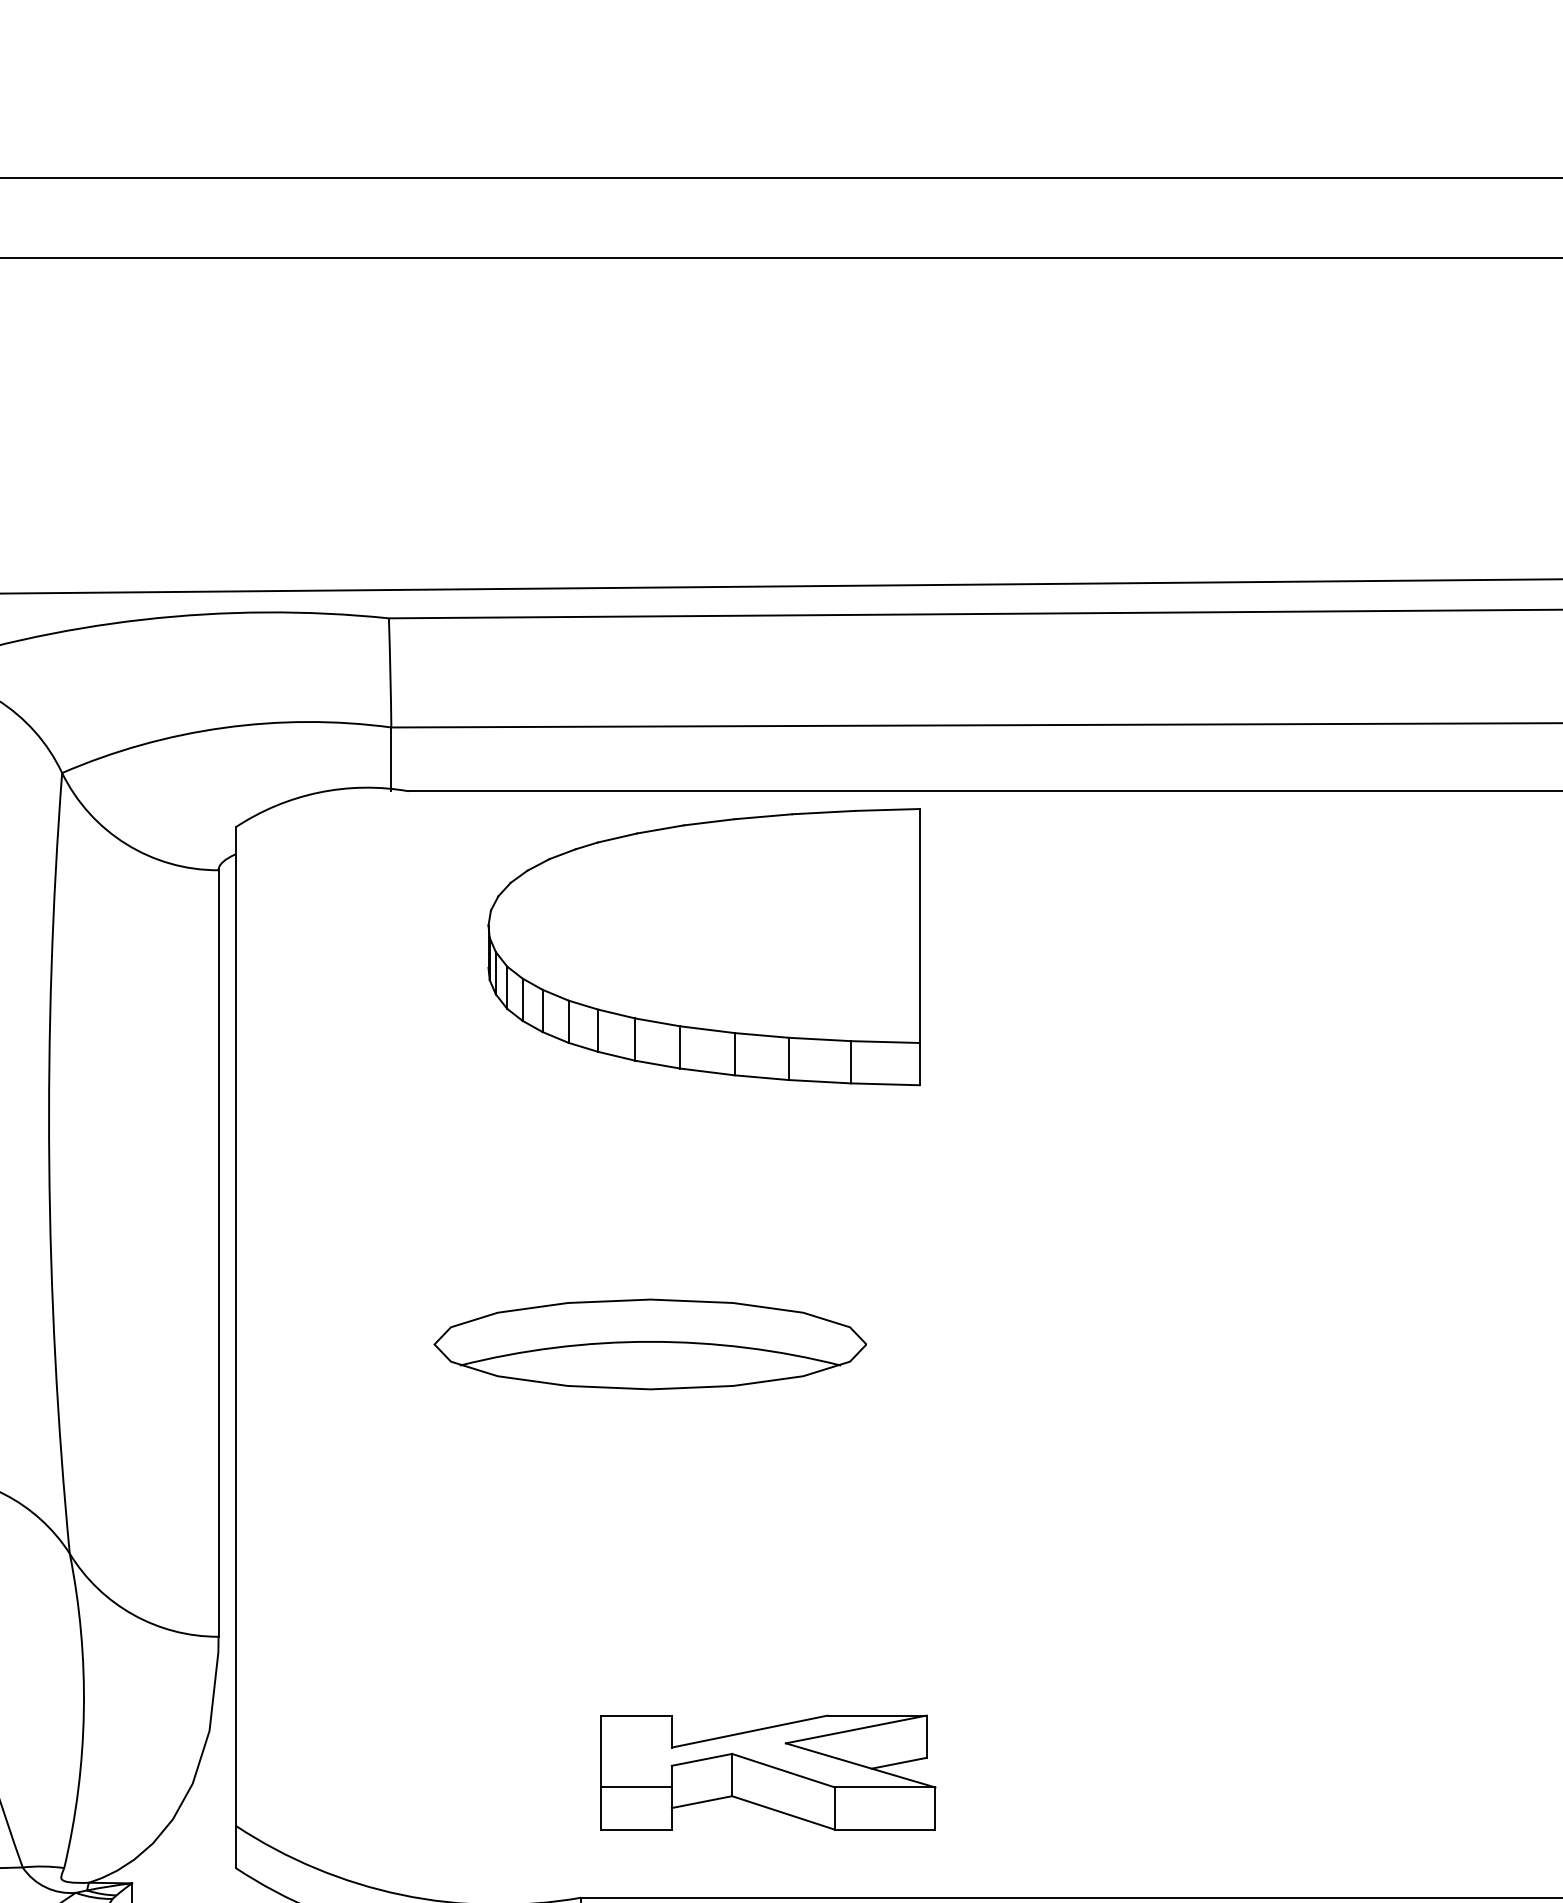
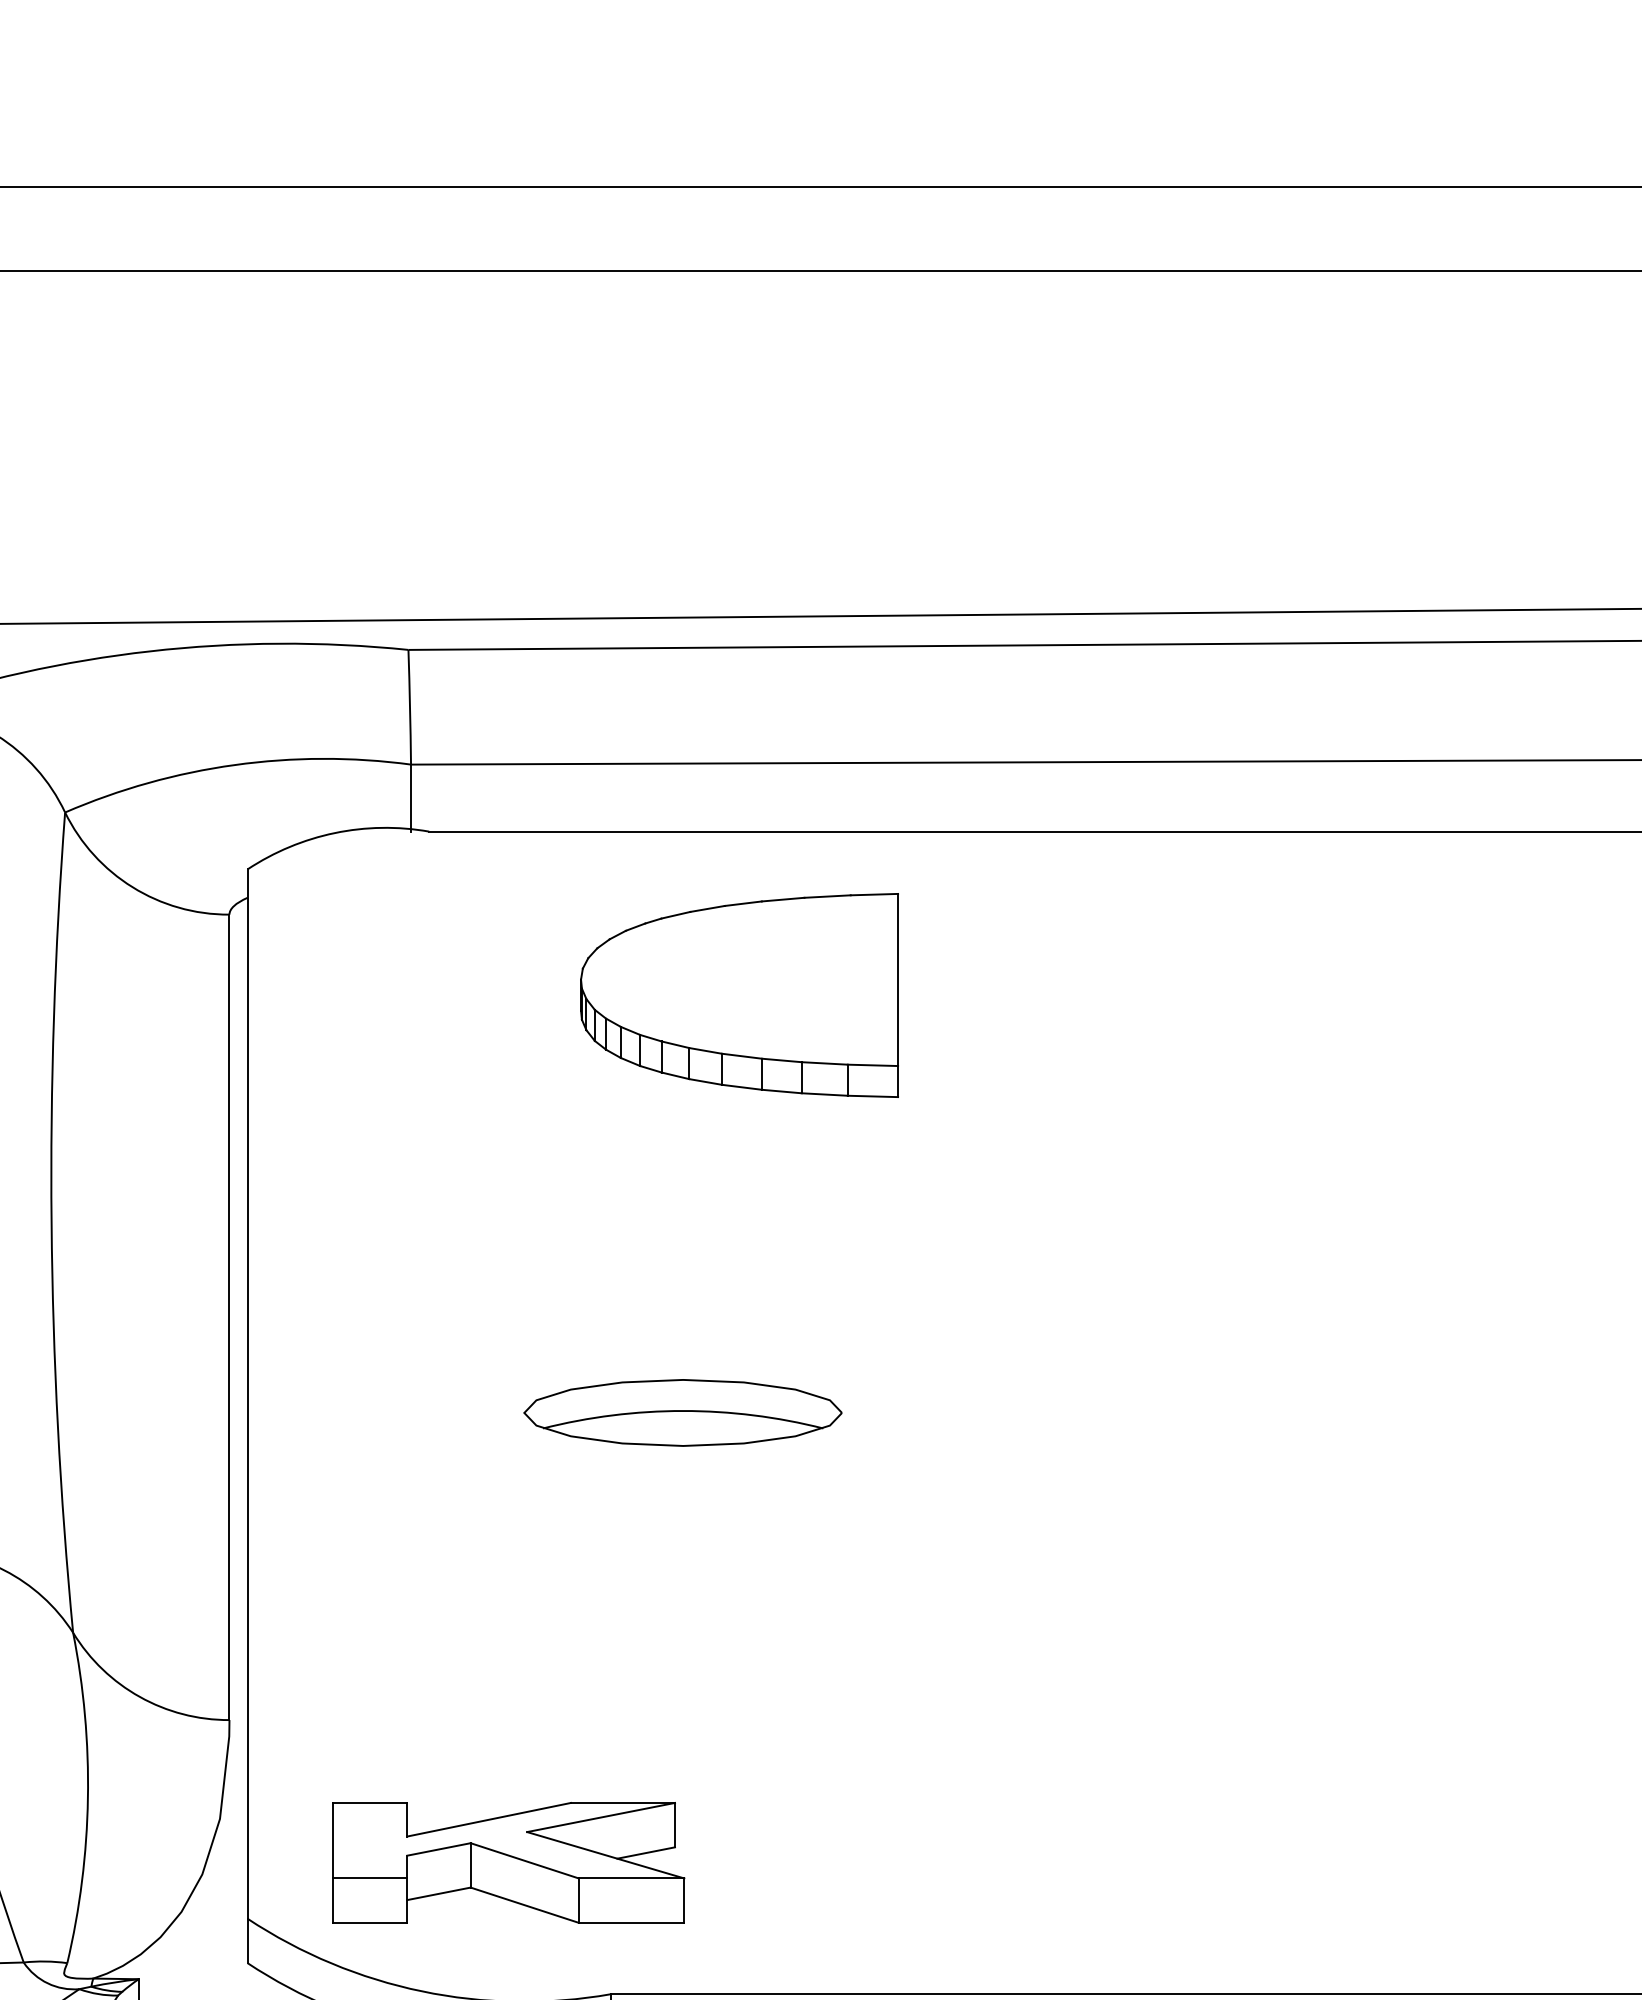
part: (703, 947) -> (739, 995), size x0.7
part: (649, 1344) -> (682, 1412), size x0.7
part: (768, 1772) -> (508, 1862), moved

